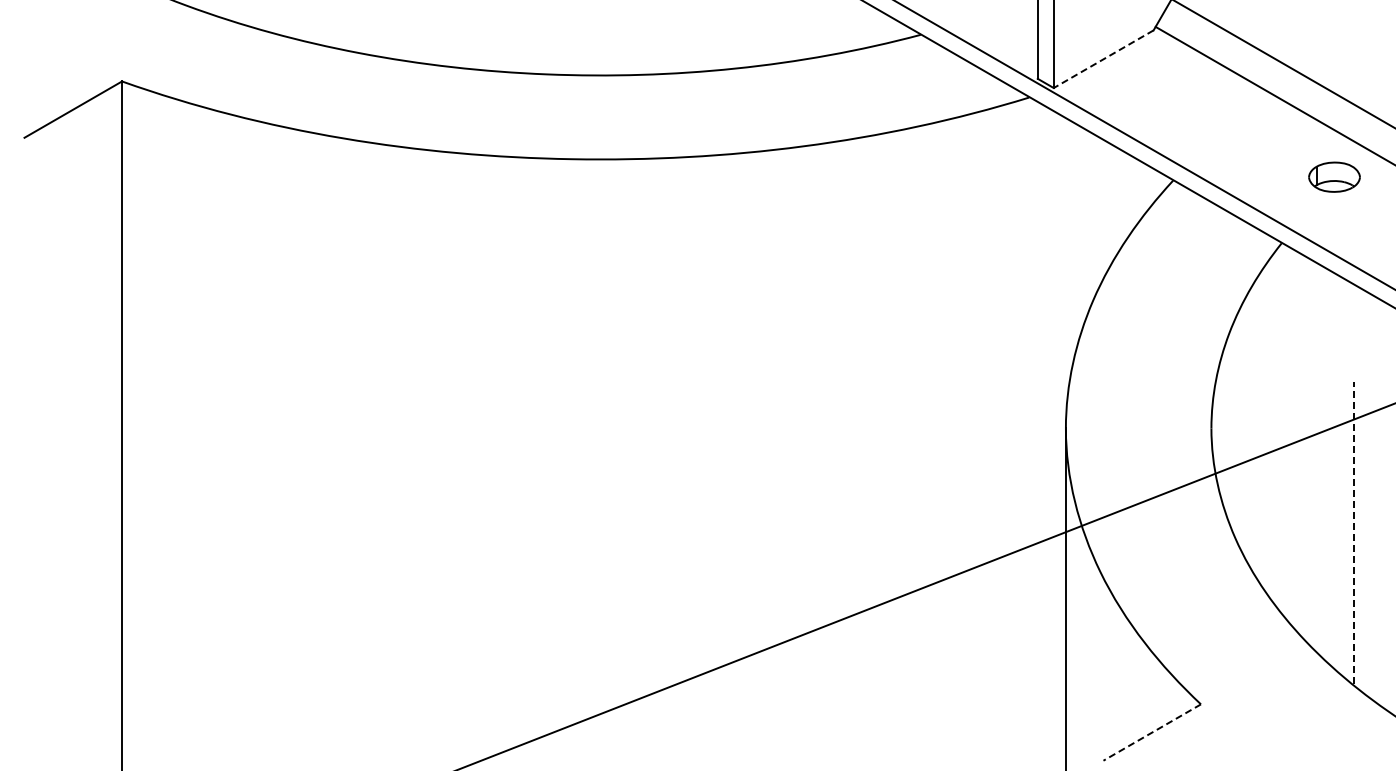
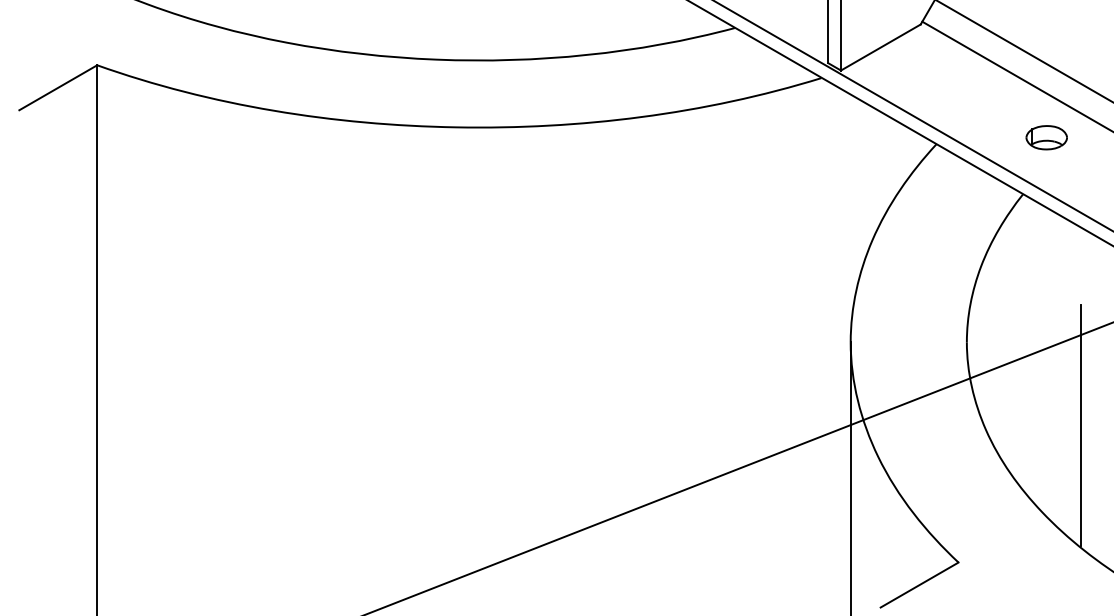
line: (1103, 59) -> (880, 47), dashed -> solid
part: (1334, 176) -> (1046, 137), moved
line: (1354, 533) -> (1081, 426), dashed -> solid
line: (1151, 732) -> (919, 585), dashed -> solid

